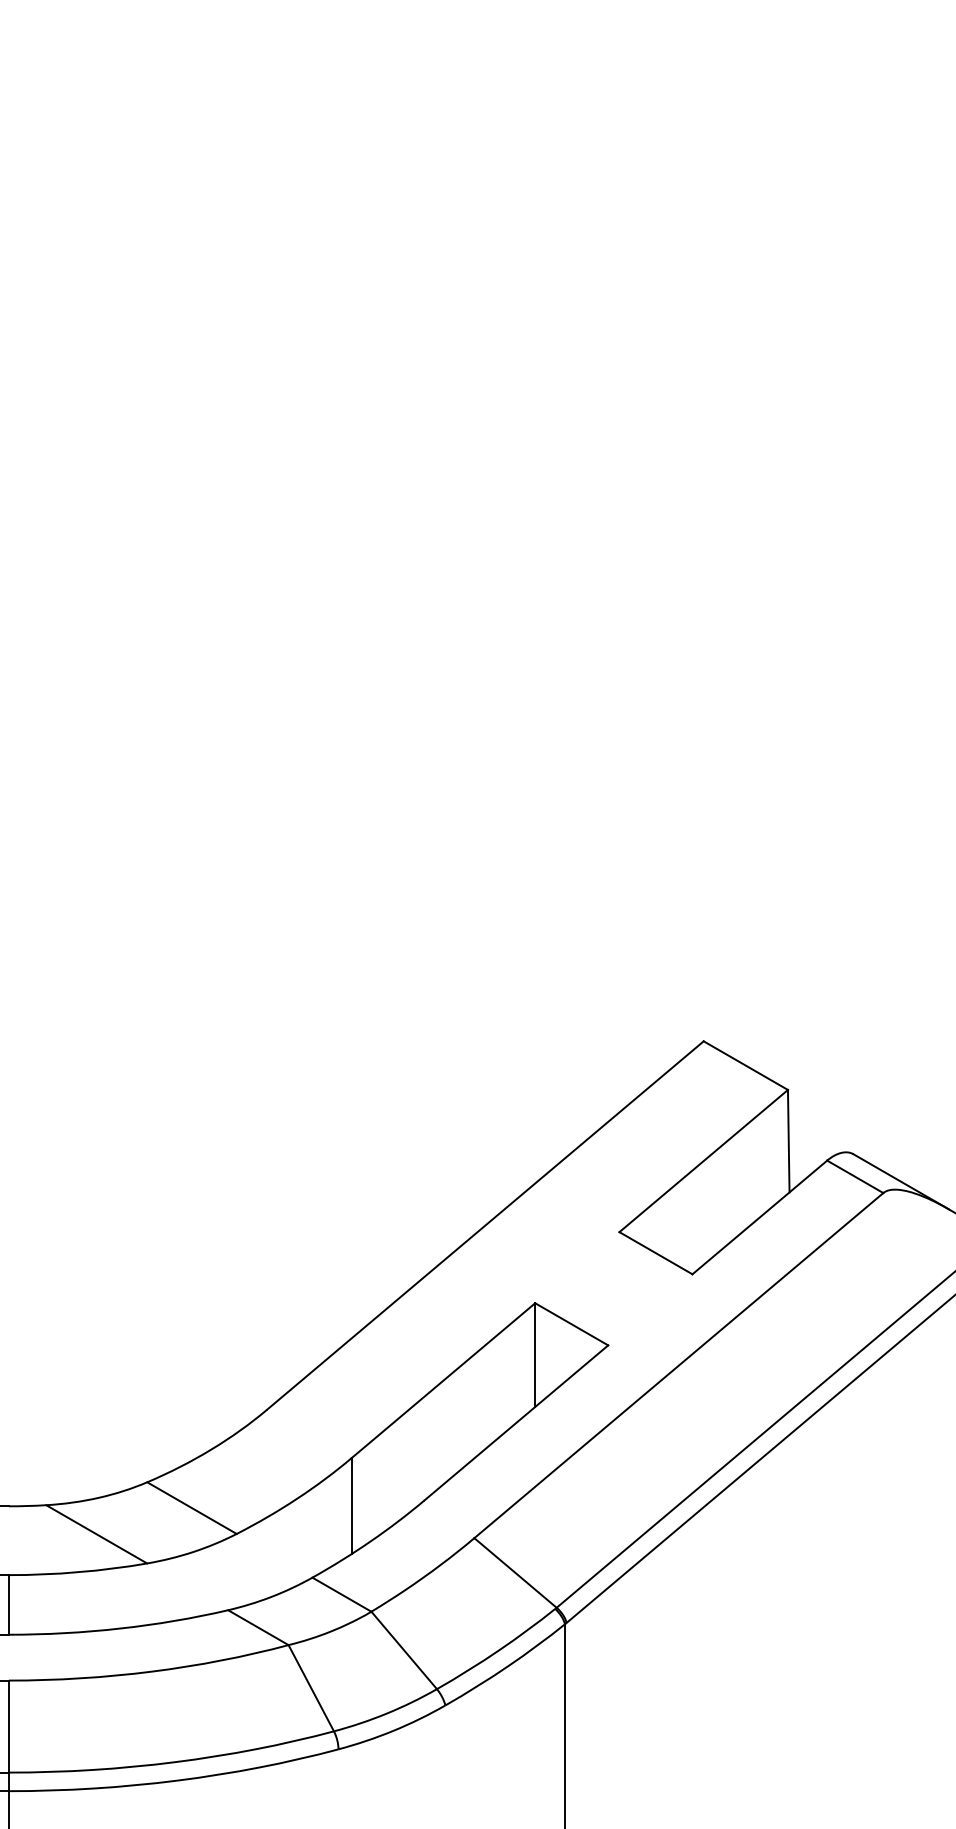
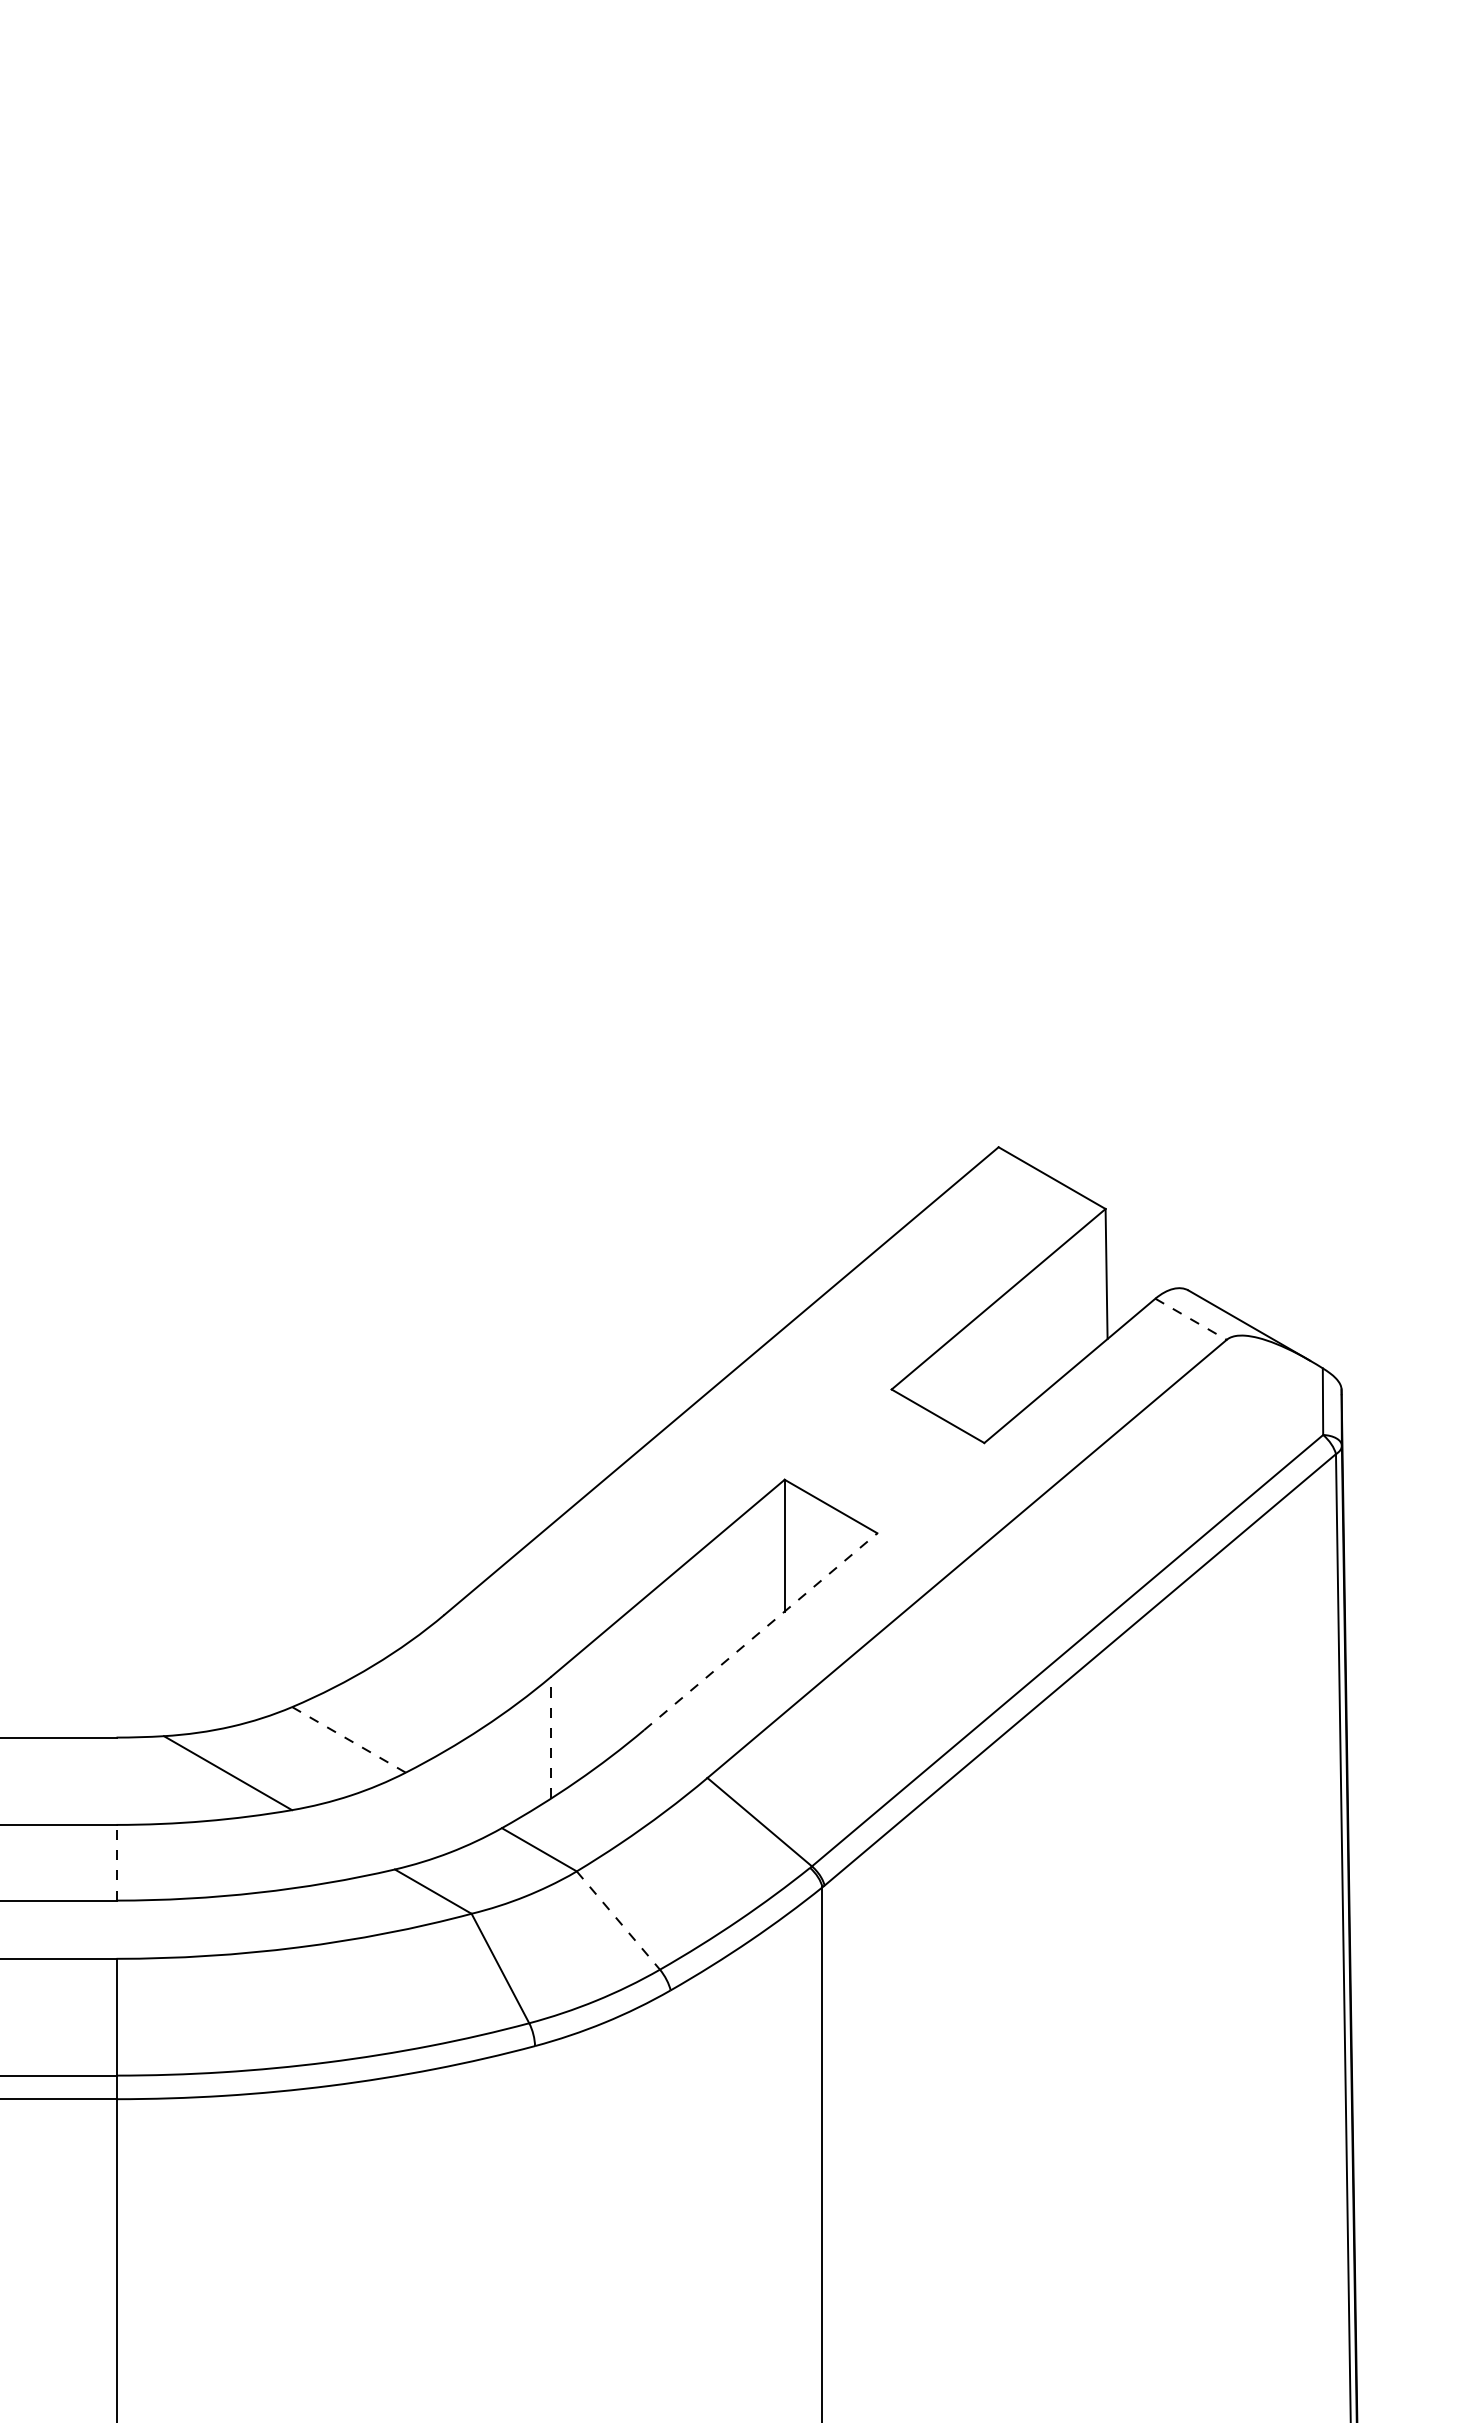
line: (855, 1176) -> (1191, 1319), solid -> dashed
line: (516, 1422) -> (760, 1631), solid -> dashed
line: (351, 1506) -> (551, 1737), solid -> dashed
line: (191, 1507) -> (348, 1739), solid -> dashed
line: (8, 1604) -> (116, 1862), solid -> dashed
line: (404, 1650) -> (618, 1920), solid -> dashed

